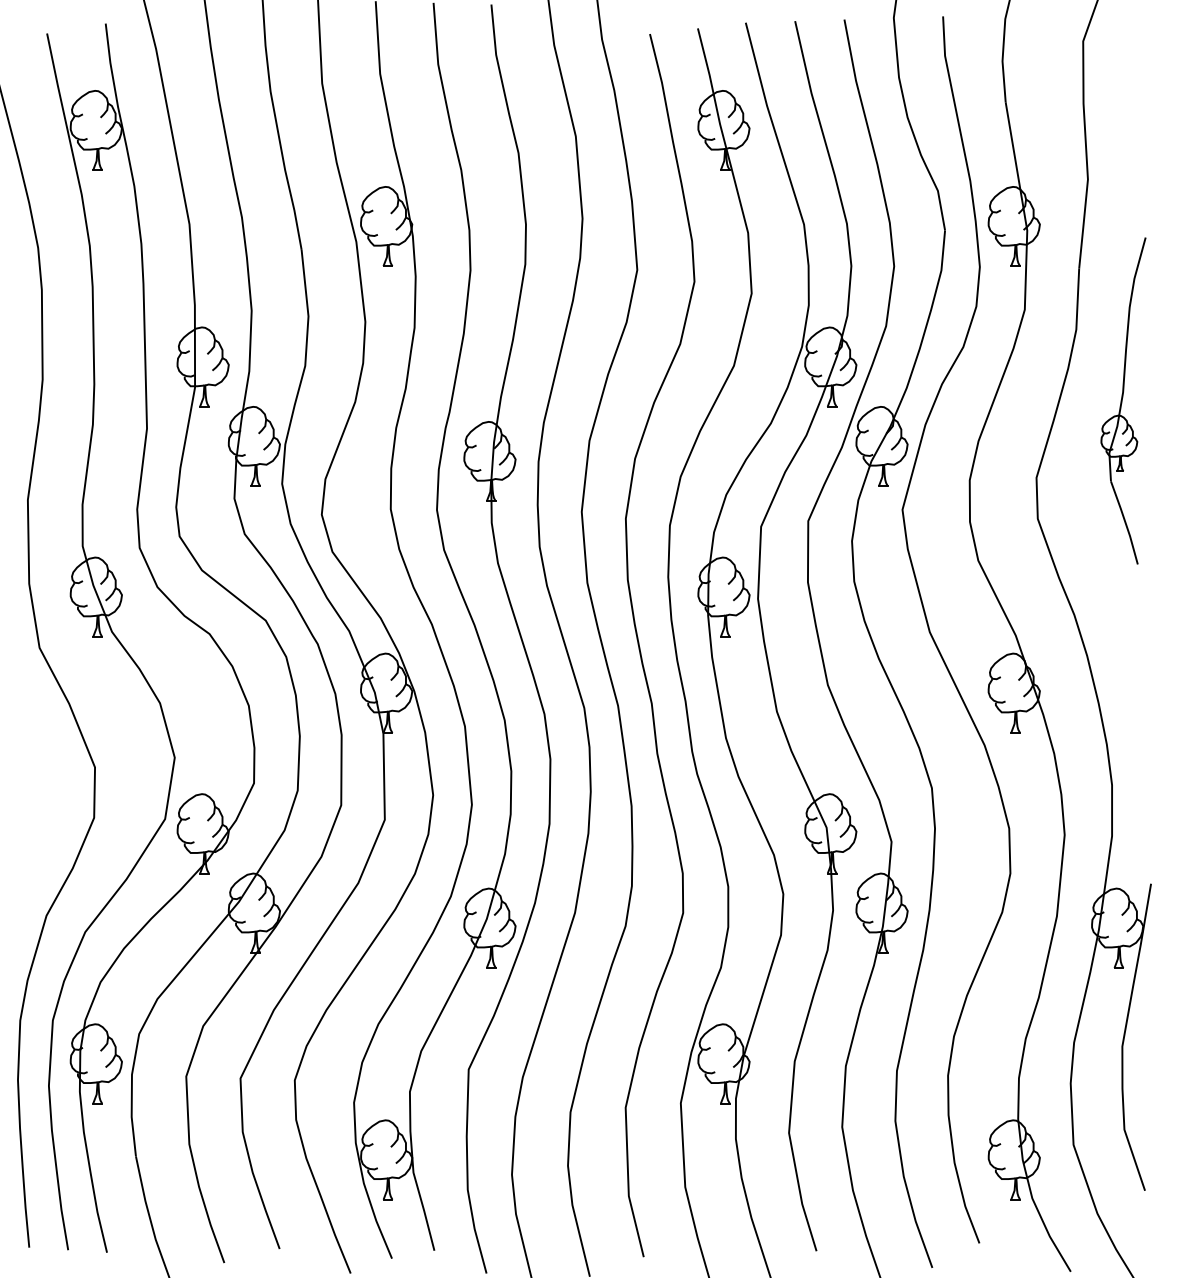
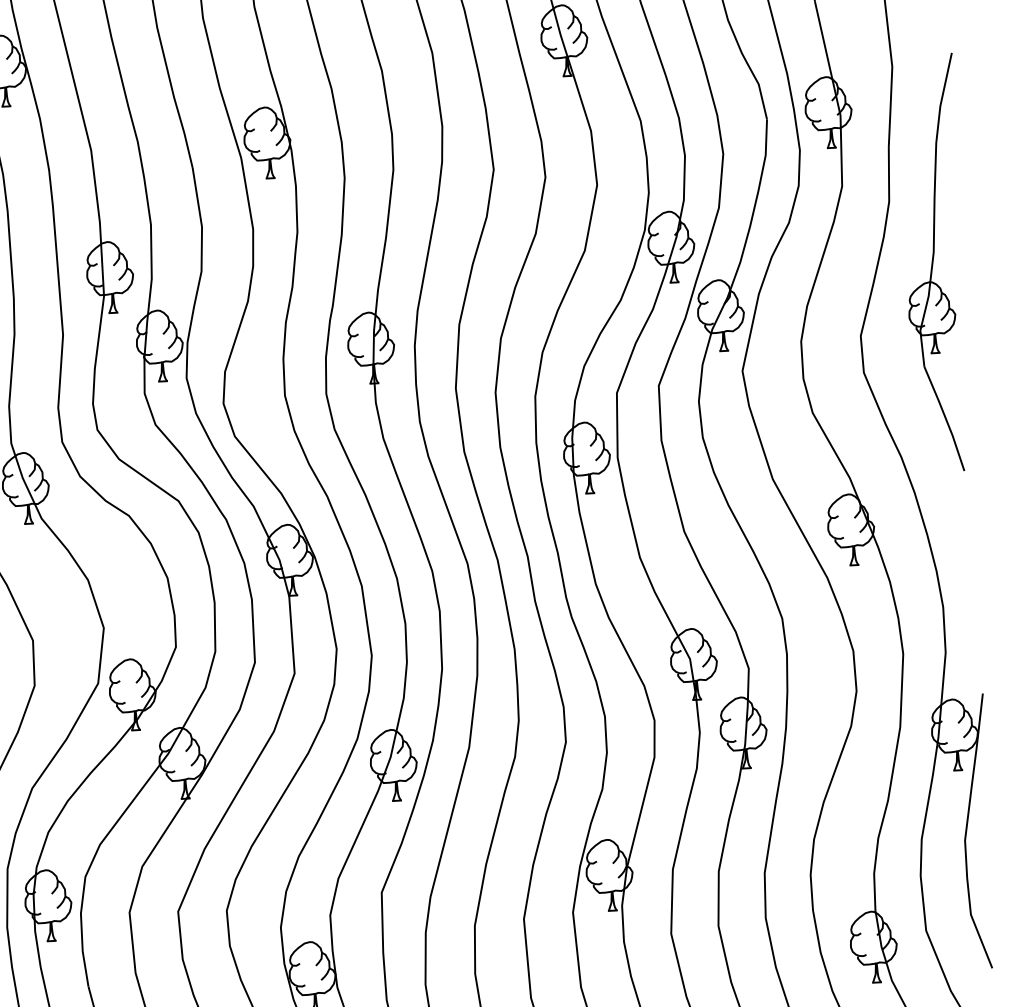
part: (1123, 400) -> (934, 262), size x1.43

